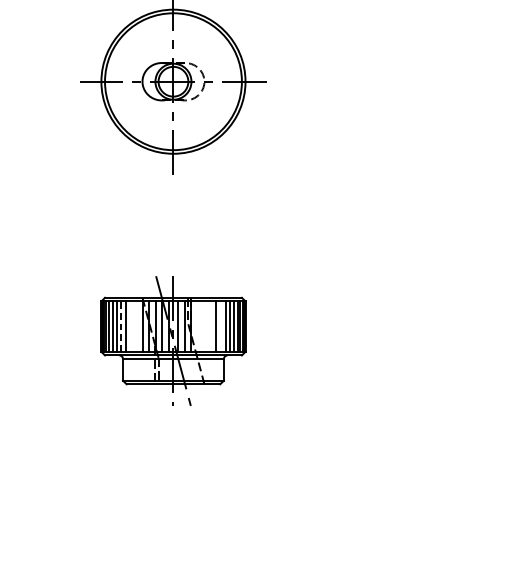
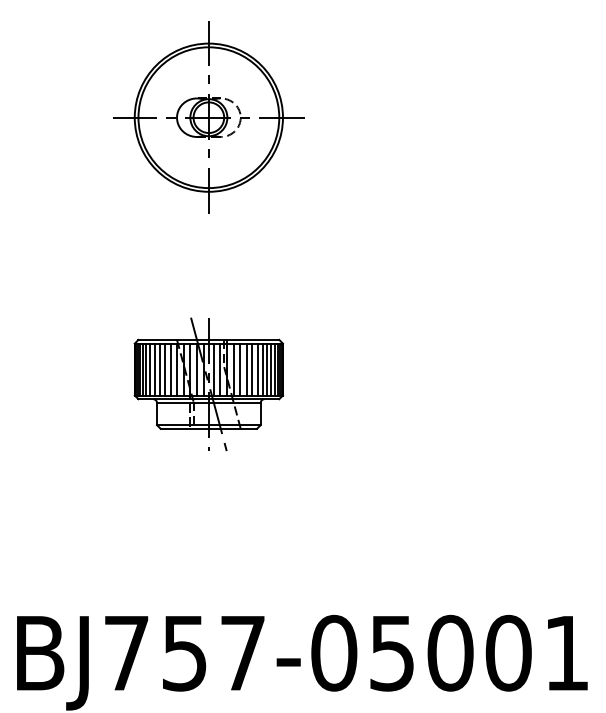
line: (120, 326) -> (154, 369), dashed -> solid
line: (131, 326) -> (165, 369), added
line: (137, 326) -> (171, 369), added
line: (197, 326) -> (233, 369), added
line: (204, 326) -> (240, 369), added
line: (210, 326) -> (246, 369), added
line: (220, 326) -> (257, 369), added

